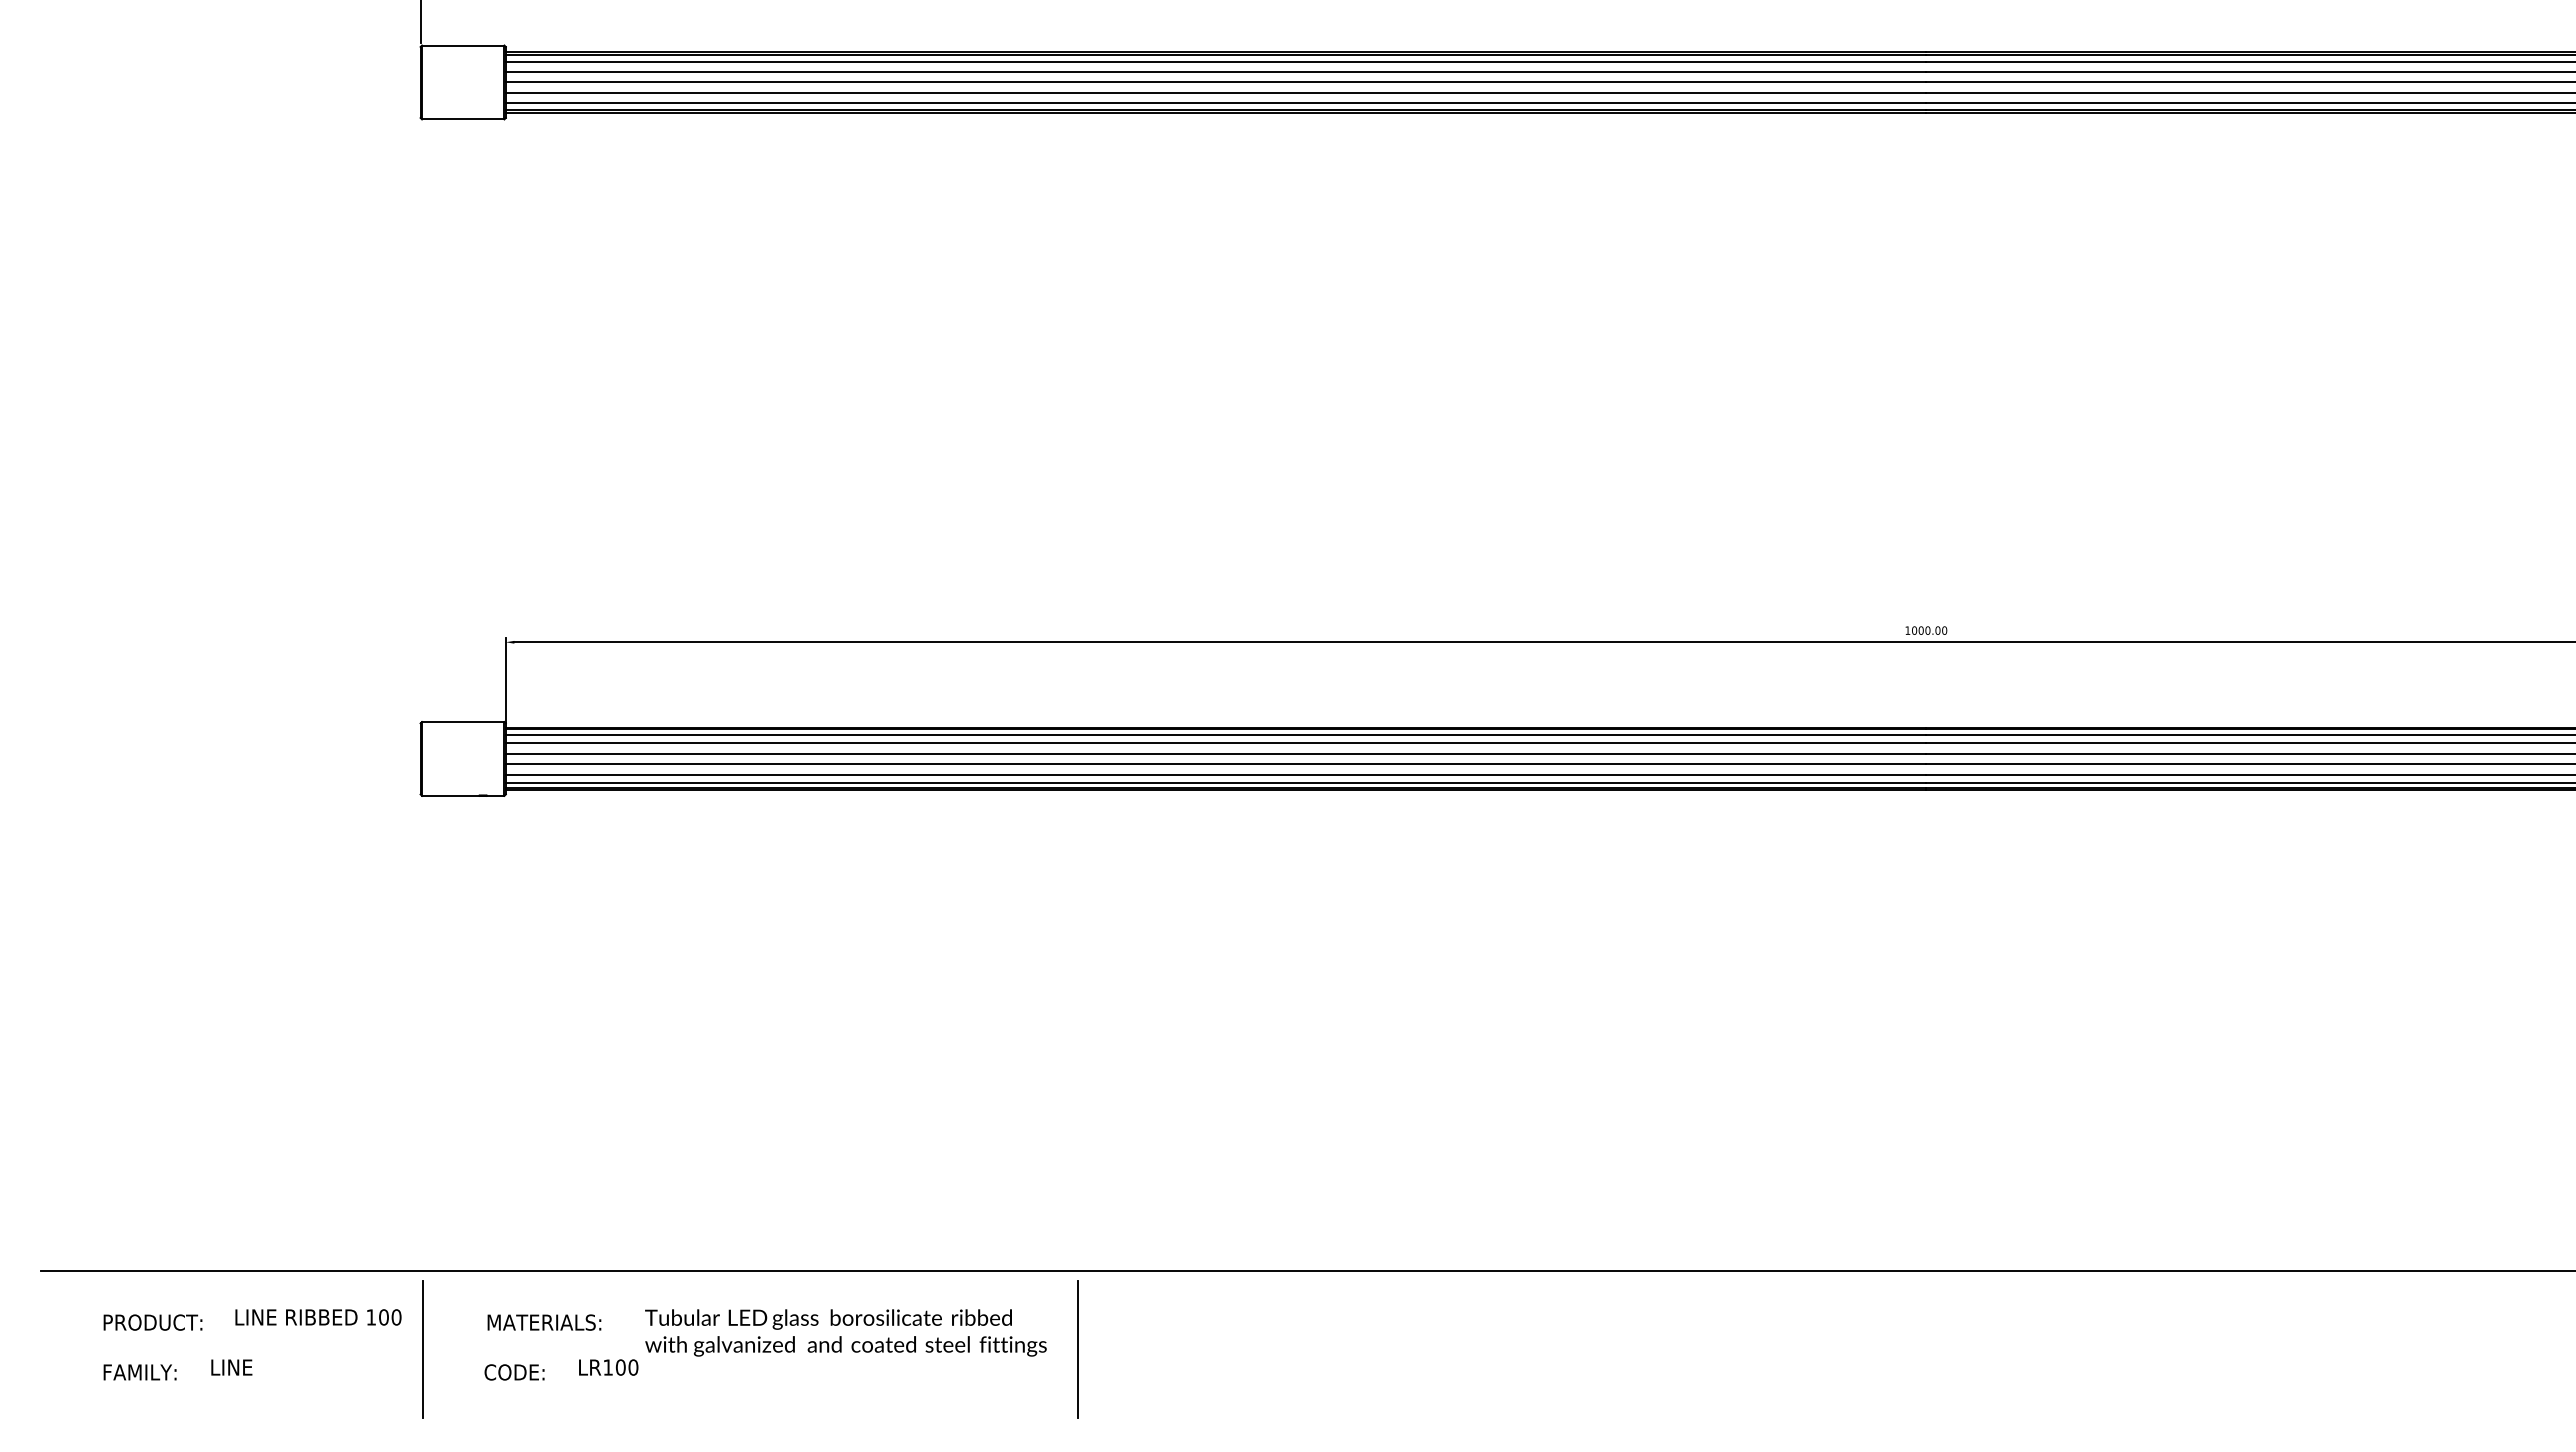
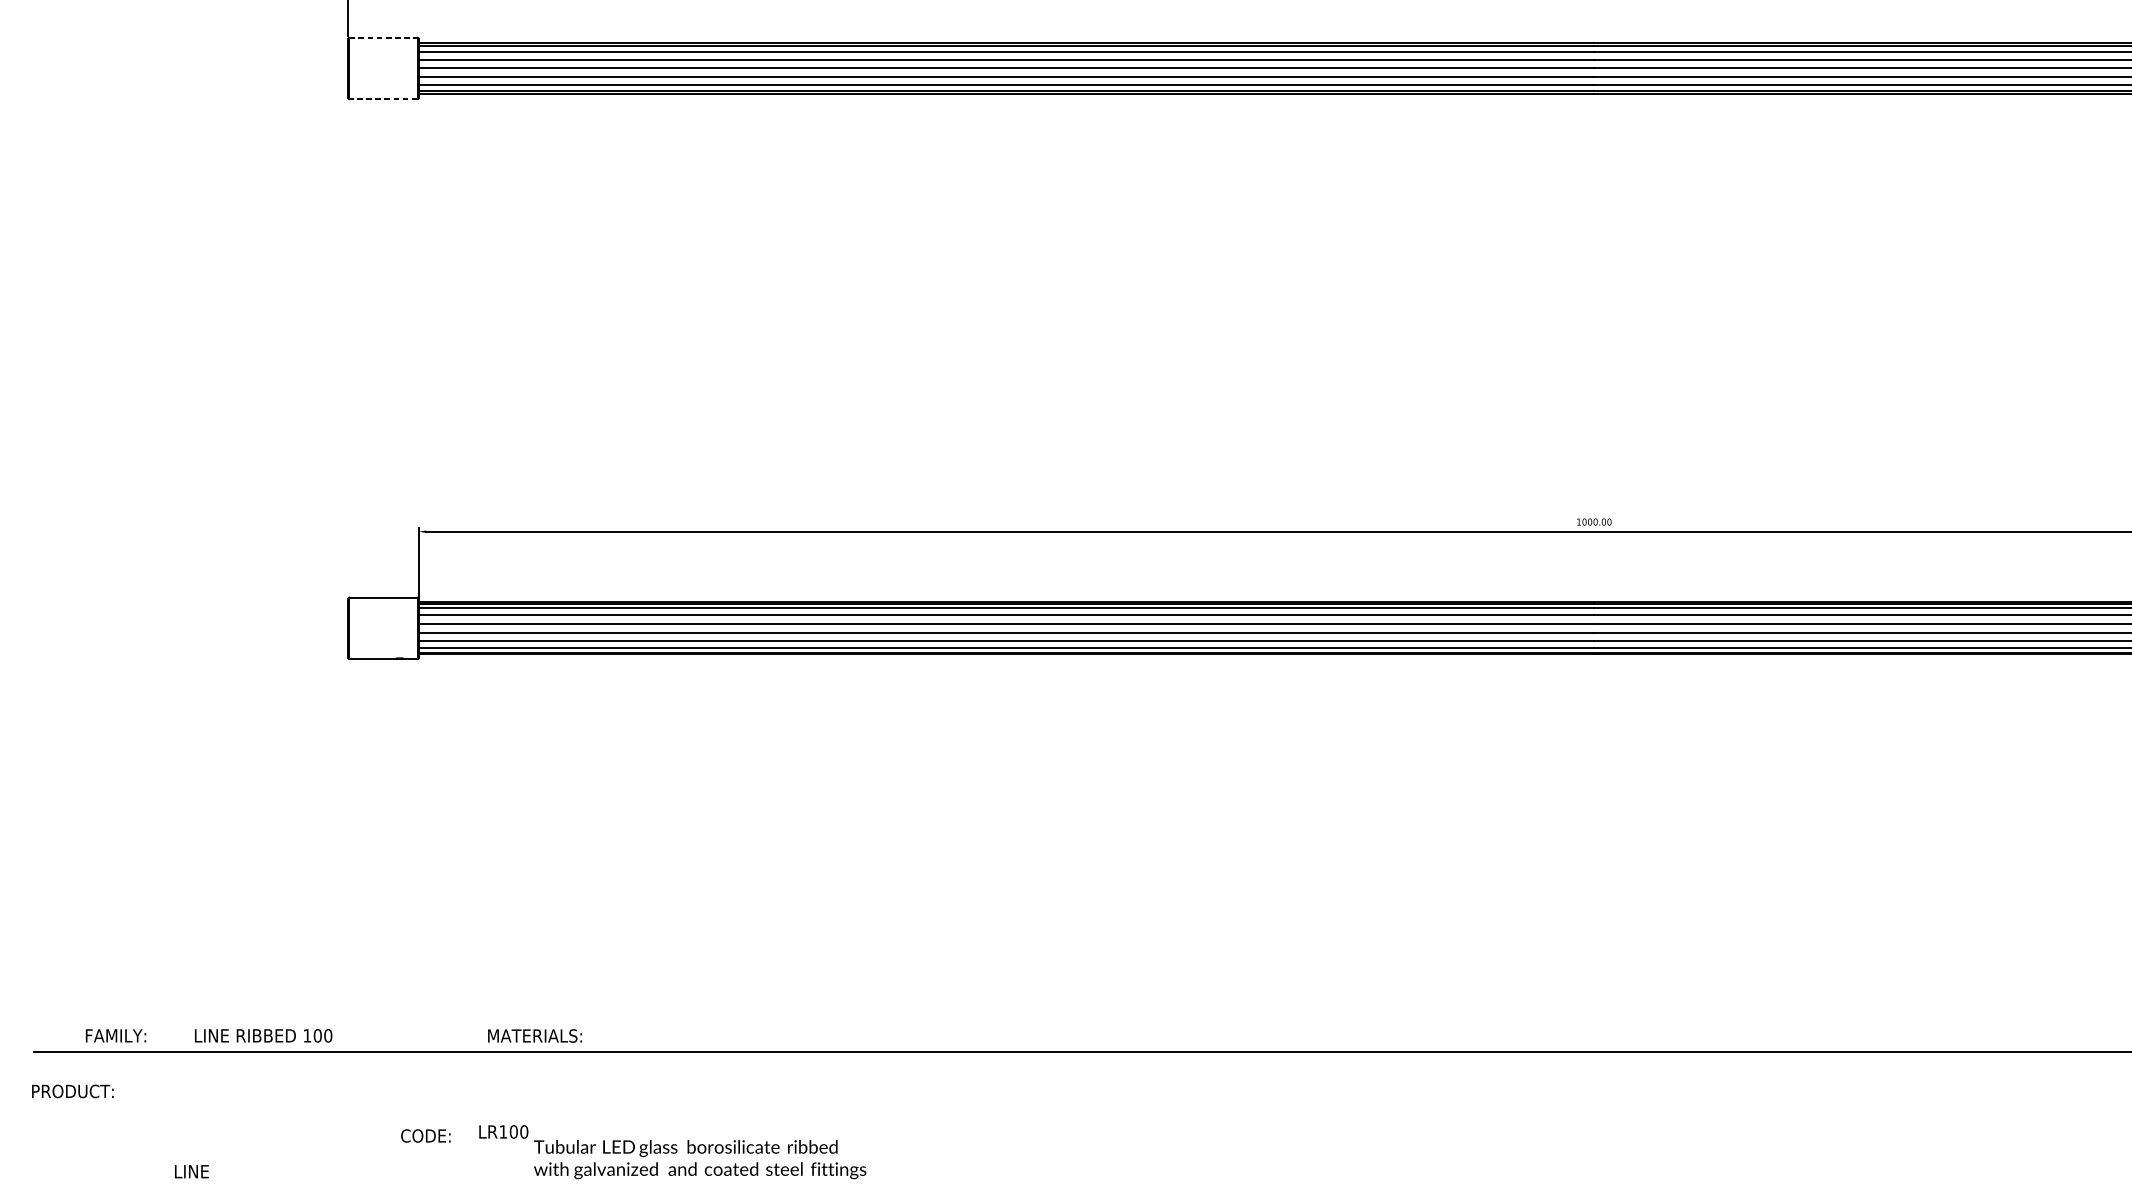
line: (463, 45) -> (383, 37), solid -> dashed
line: (462, 119) -> (382, 99), solid -> dashed
text: (318, 1317) -> (263, 1035), moved
text: (152, 1322) -> (72, 1091), moved
text: (544, 1322) -> (535, 1035), moved
text: (845, 1332) -> (699, 1159), moved
line: (422, 1349) -> (349, 1117), removed
line: (1077, 1349) -> (891, 1117), removed
text: (231, 1367) -> (191, 1171), moved
text: (139, 1372) -> (115, 1035), moved

